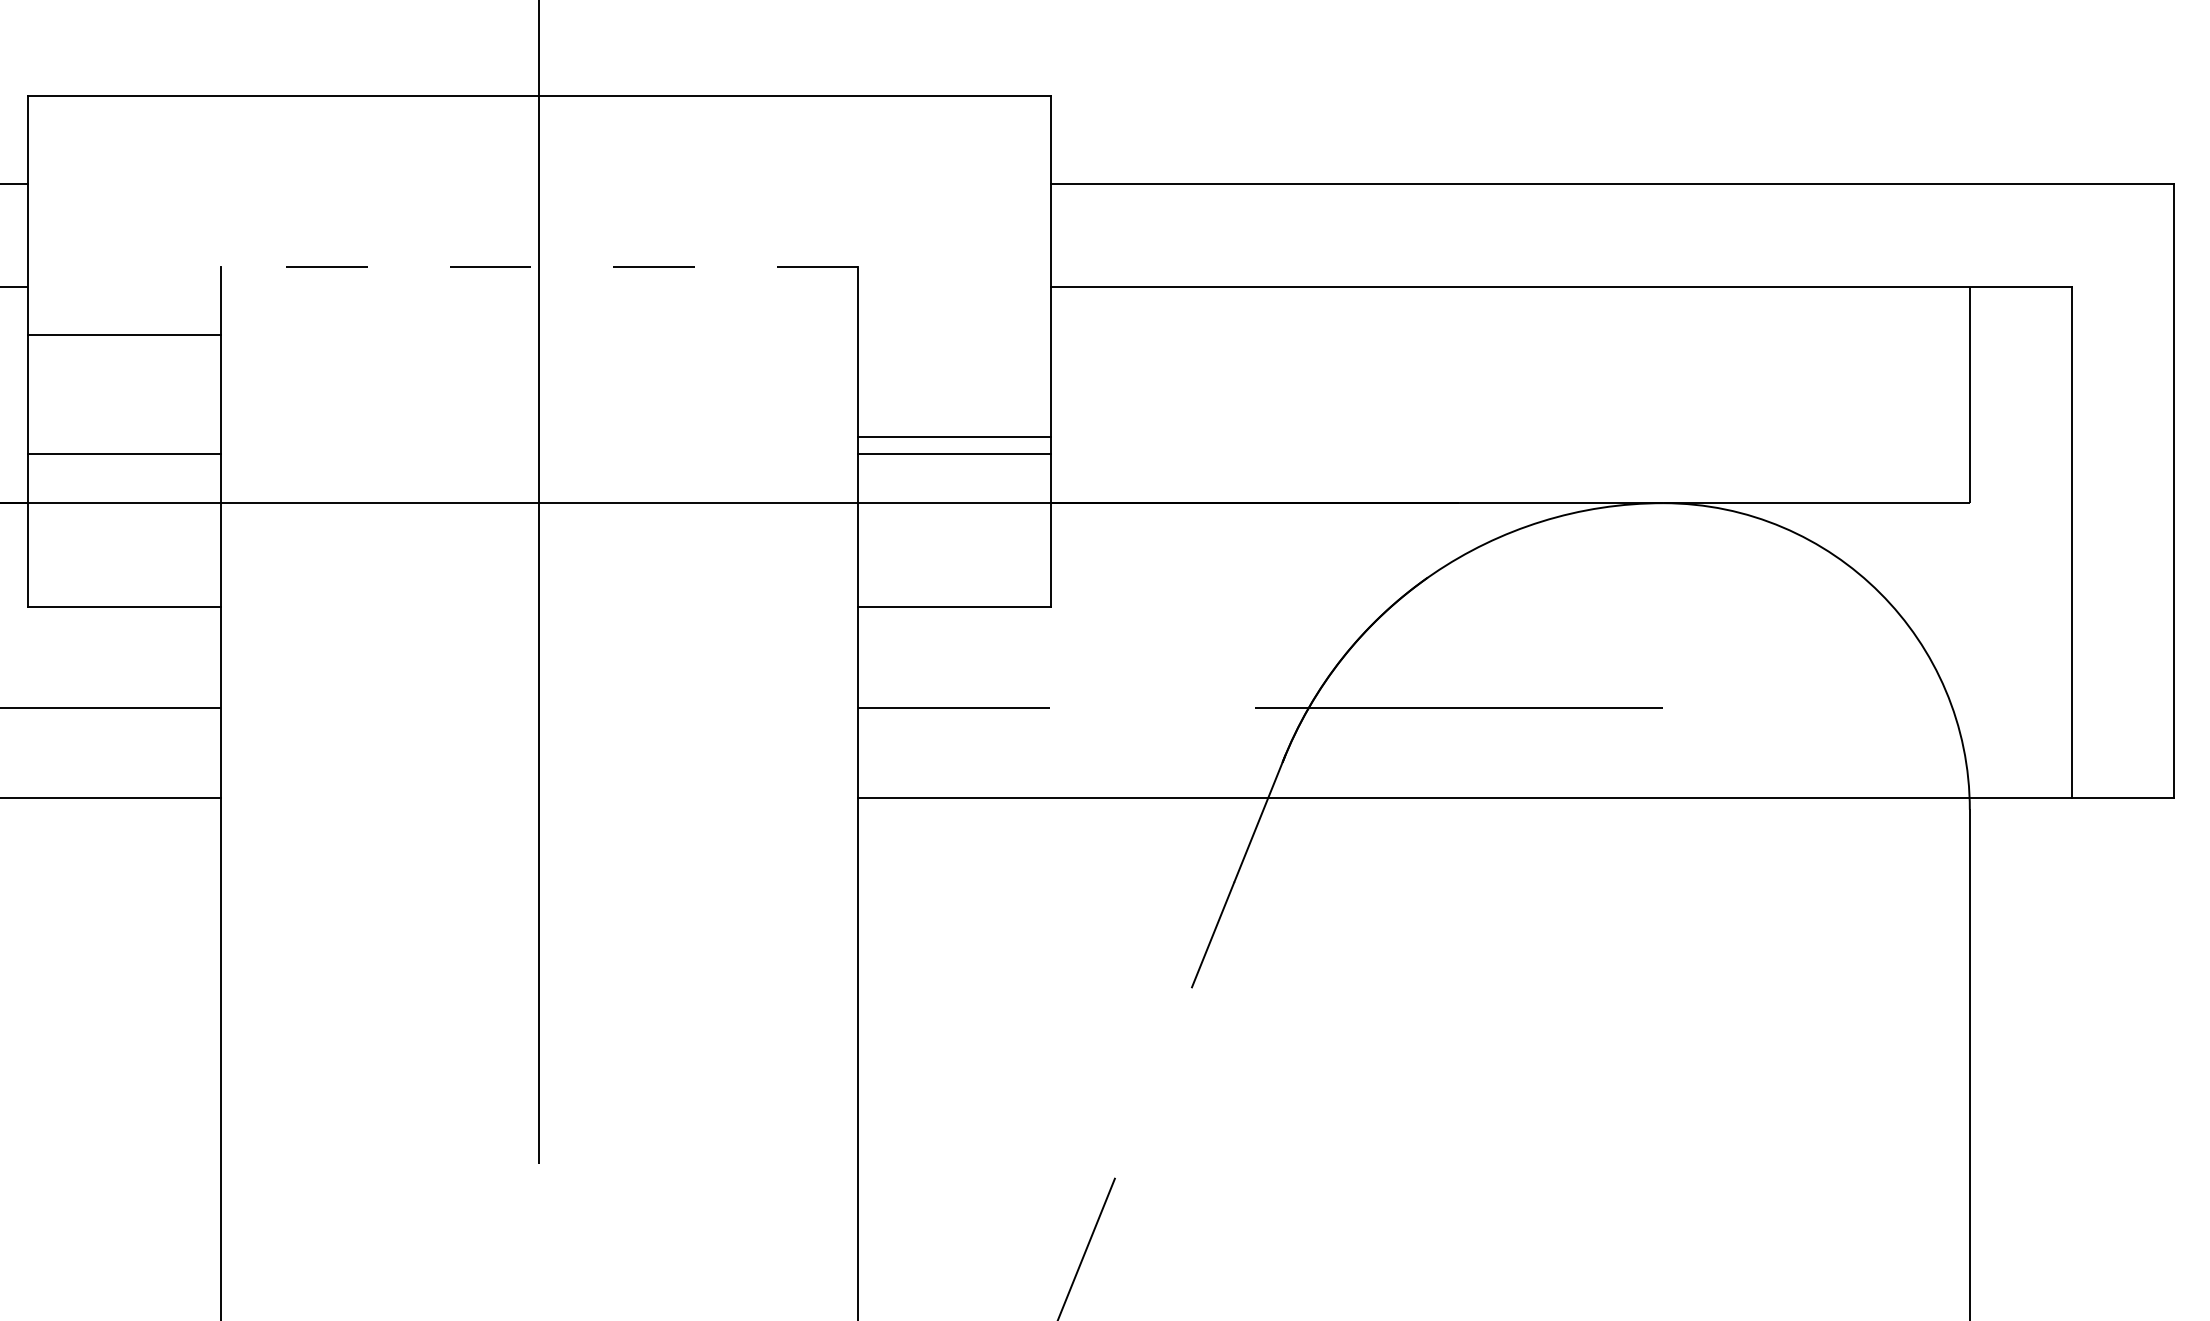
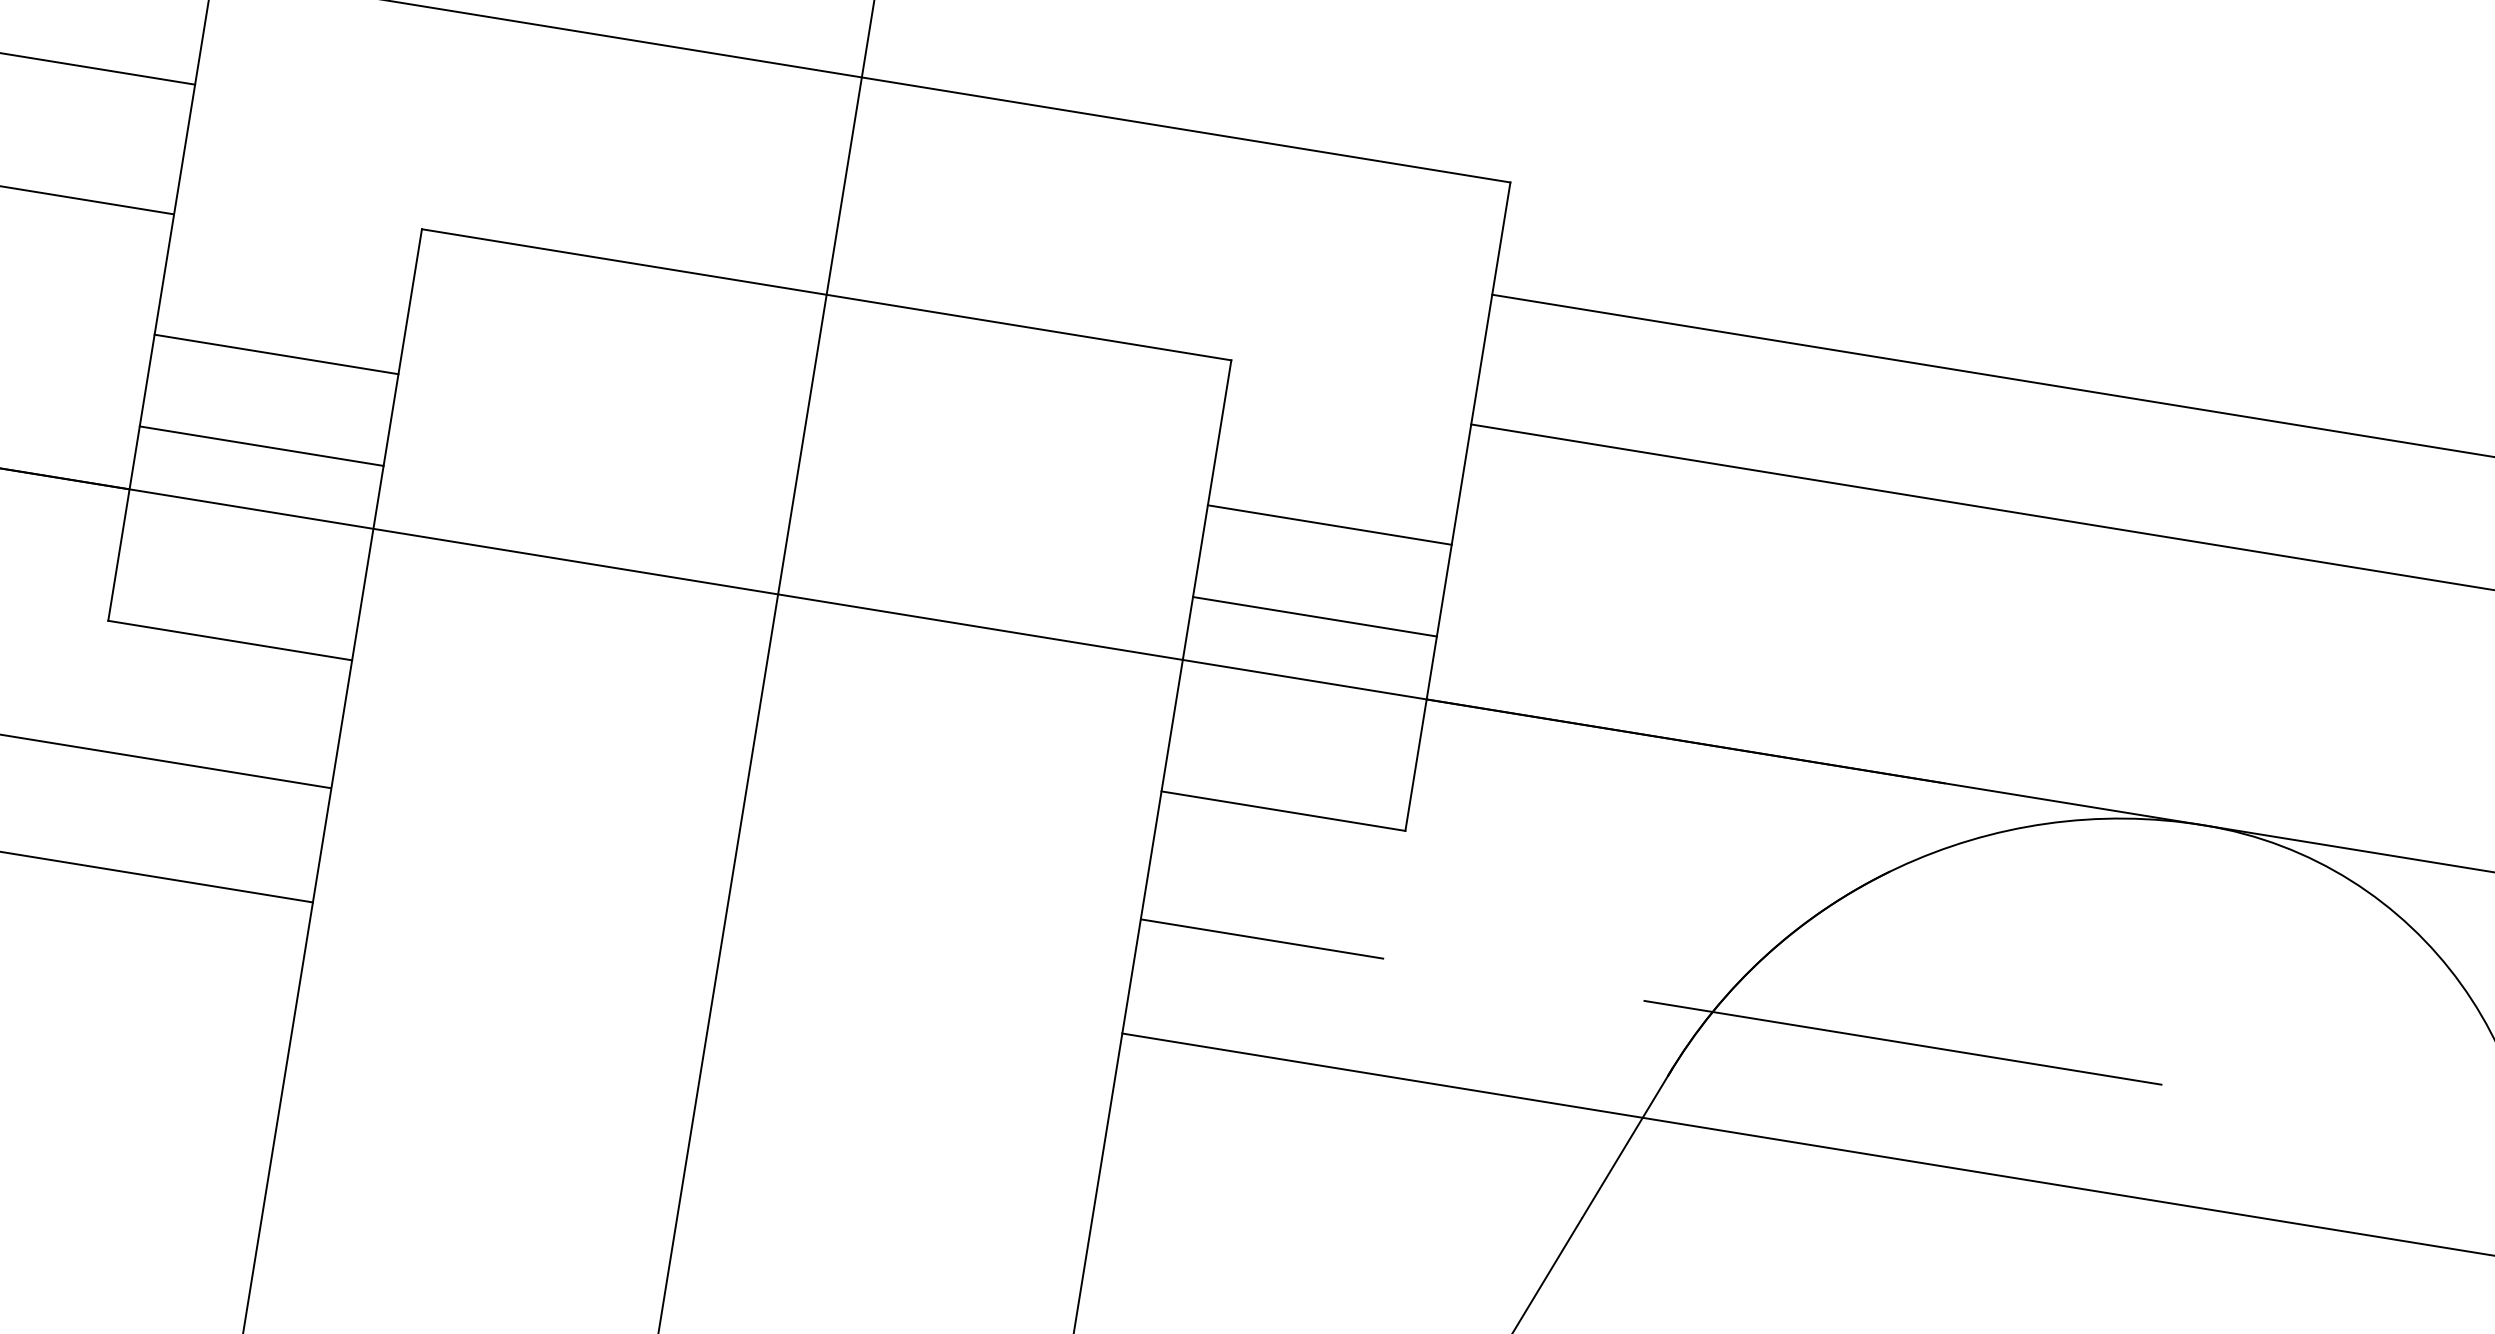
line: (539, 267) -> (826, 295), dashed -> solid
line: (124, 335) -> (276, 354), moved
line: (954, 437) -> (1329, 525), moved

